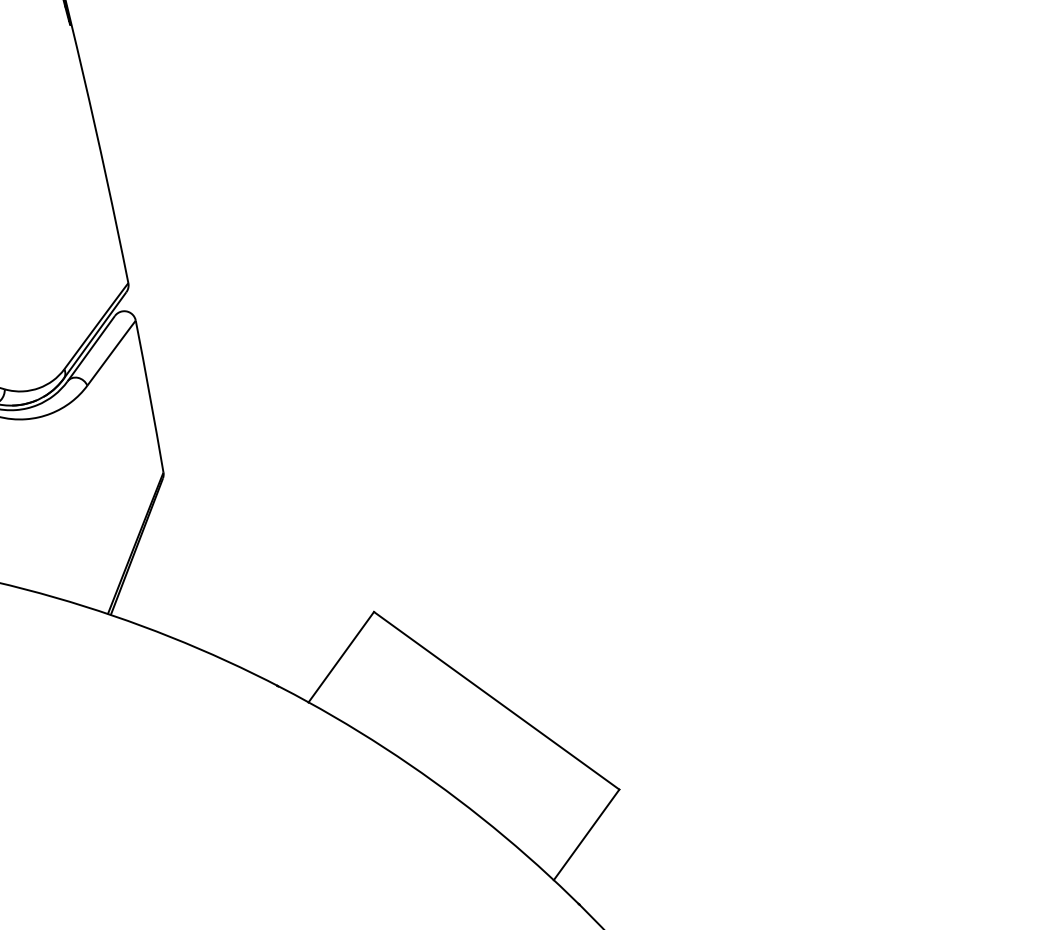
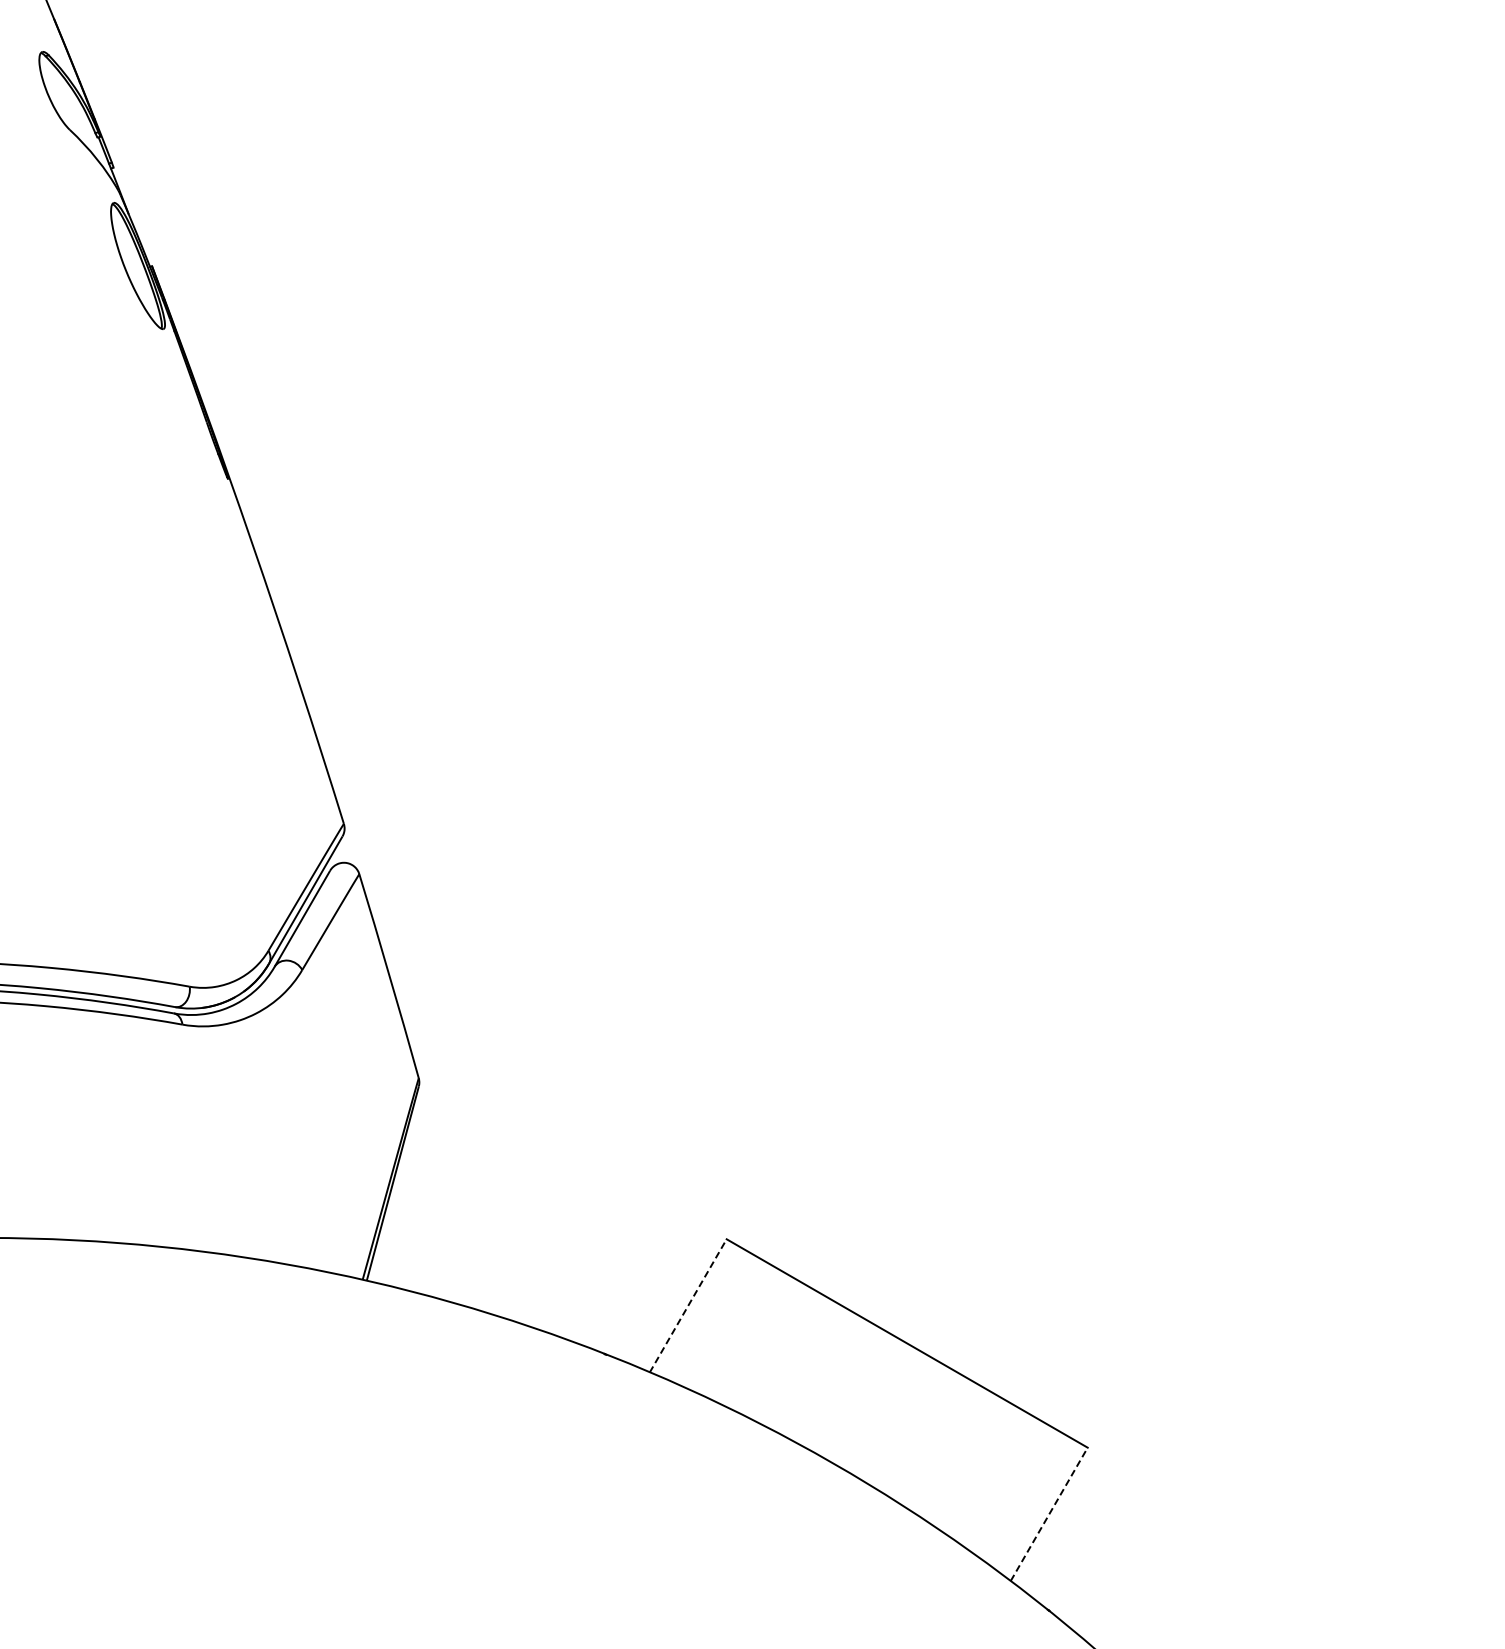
line: (341, 657) -> (688, 1305), solid -> dashed
line: (586, 835) -> (1049, 1514), solid -> dashed

